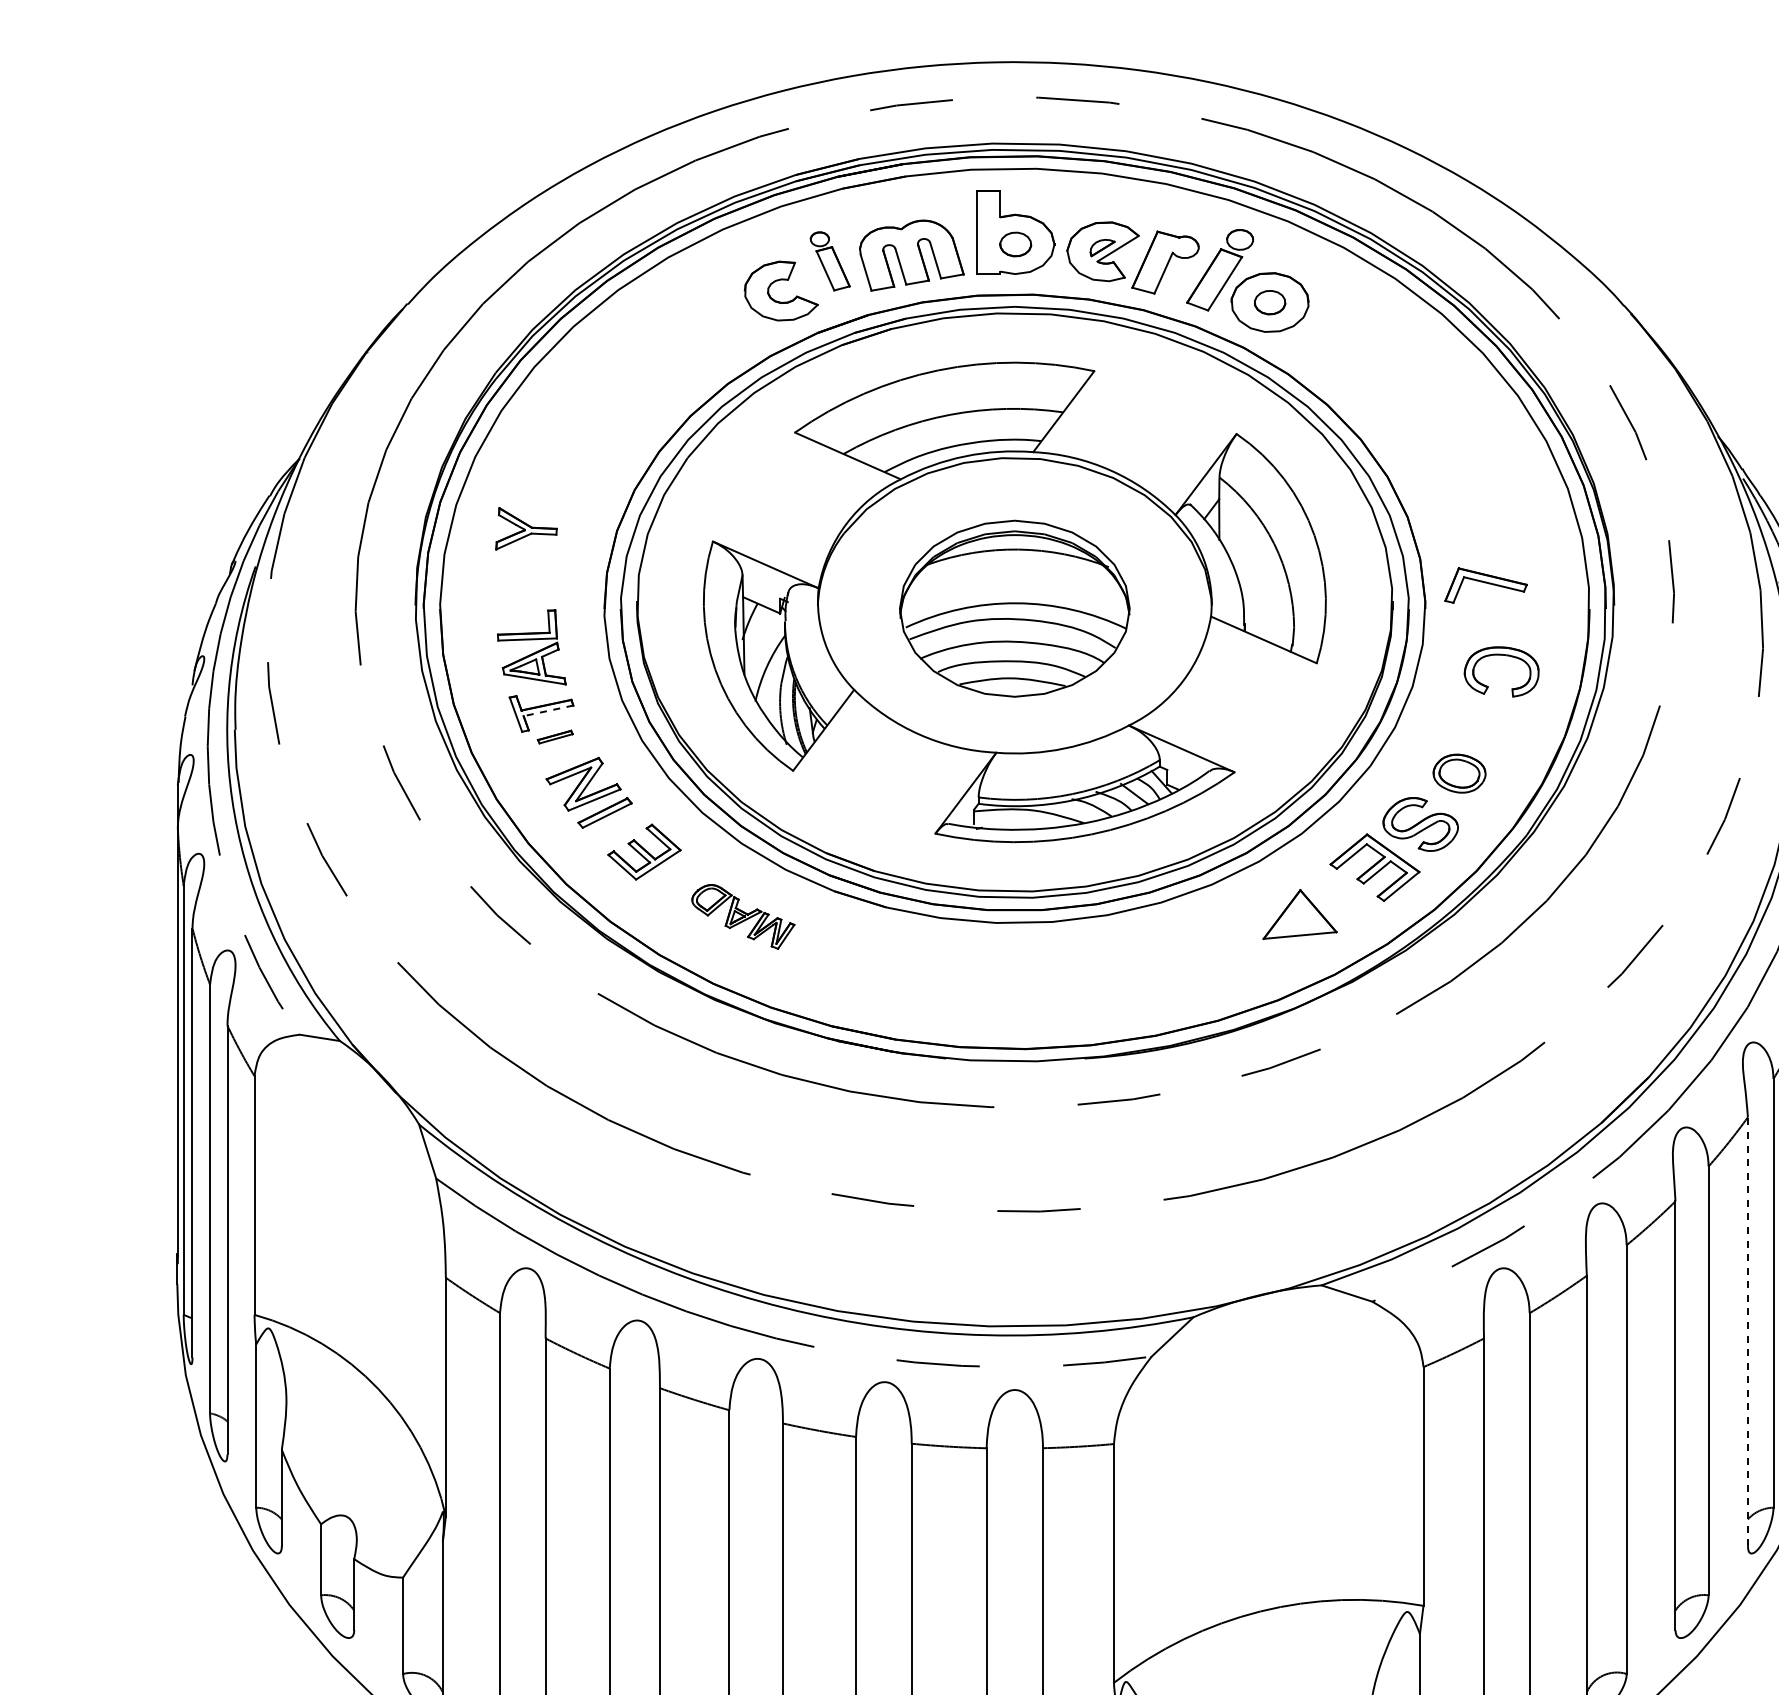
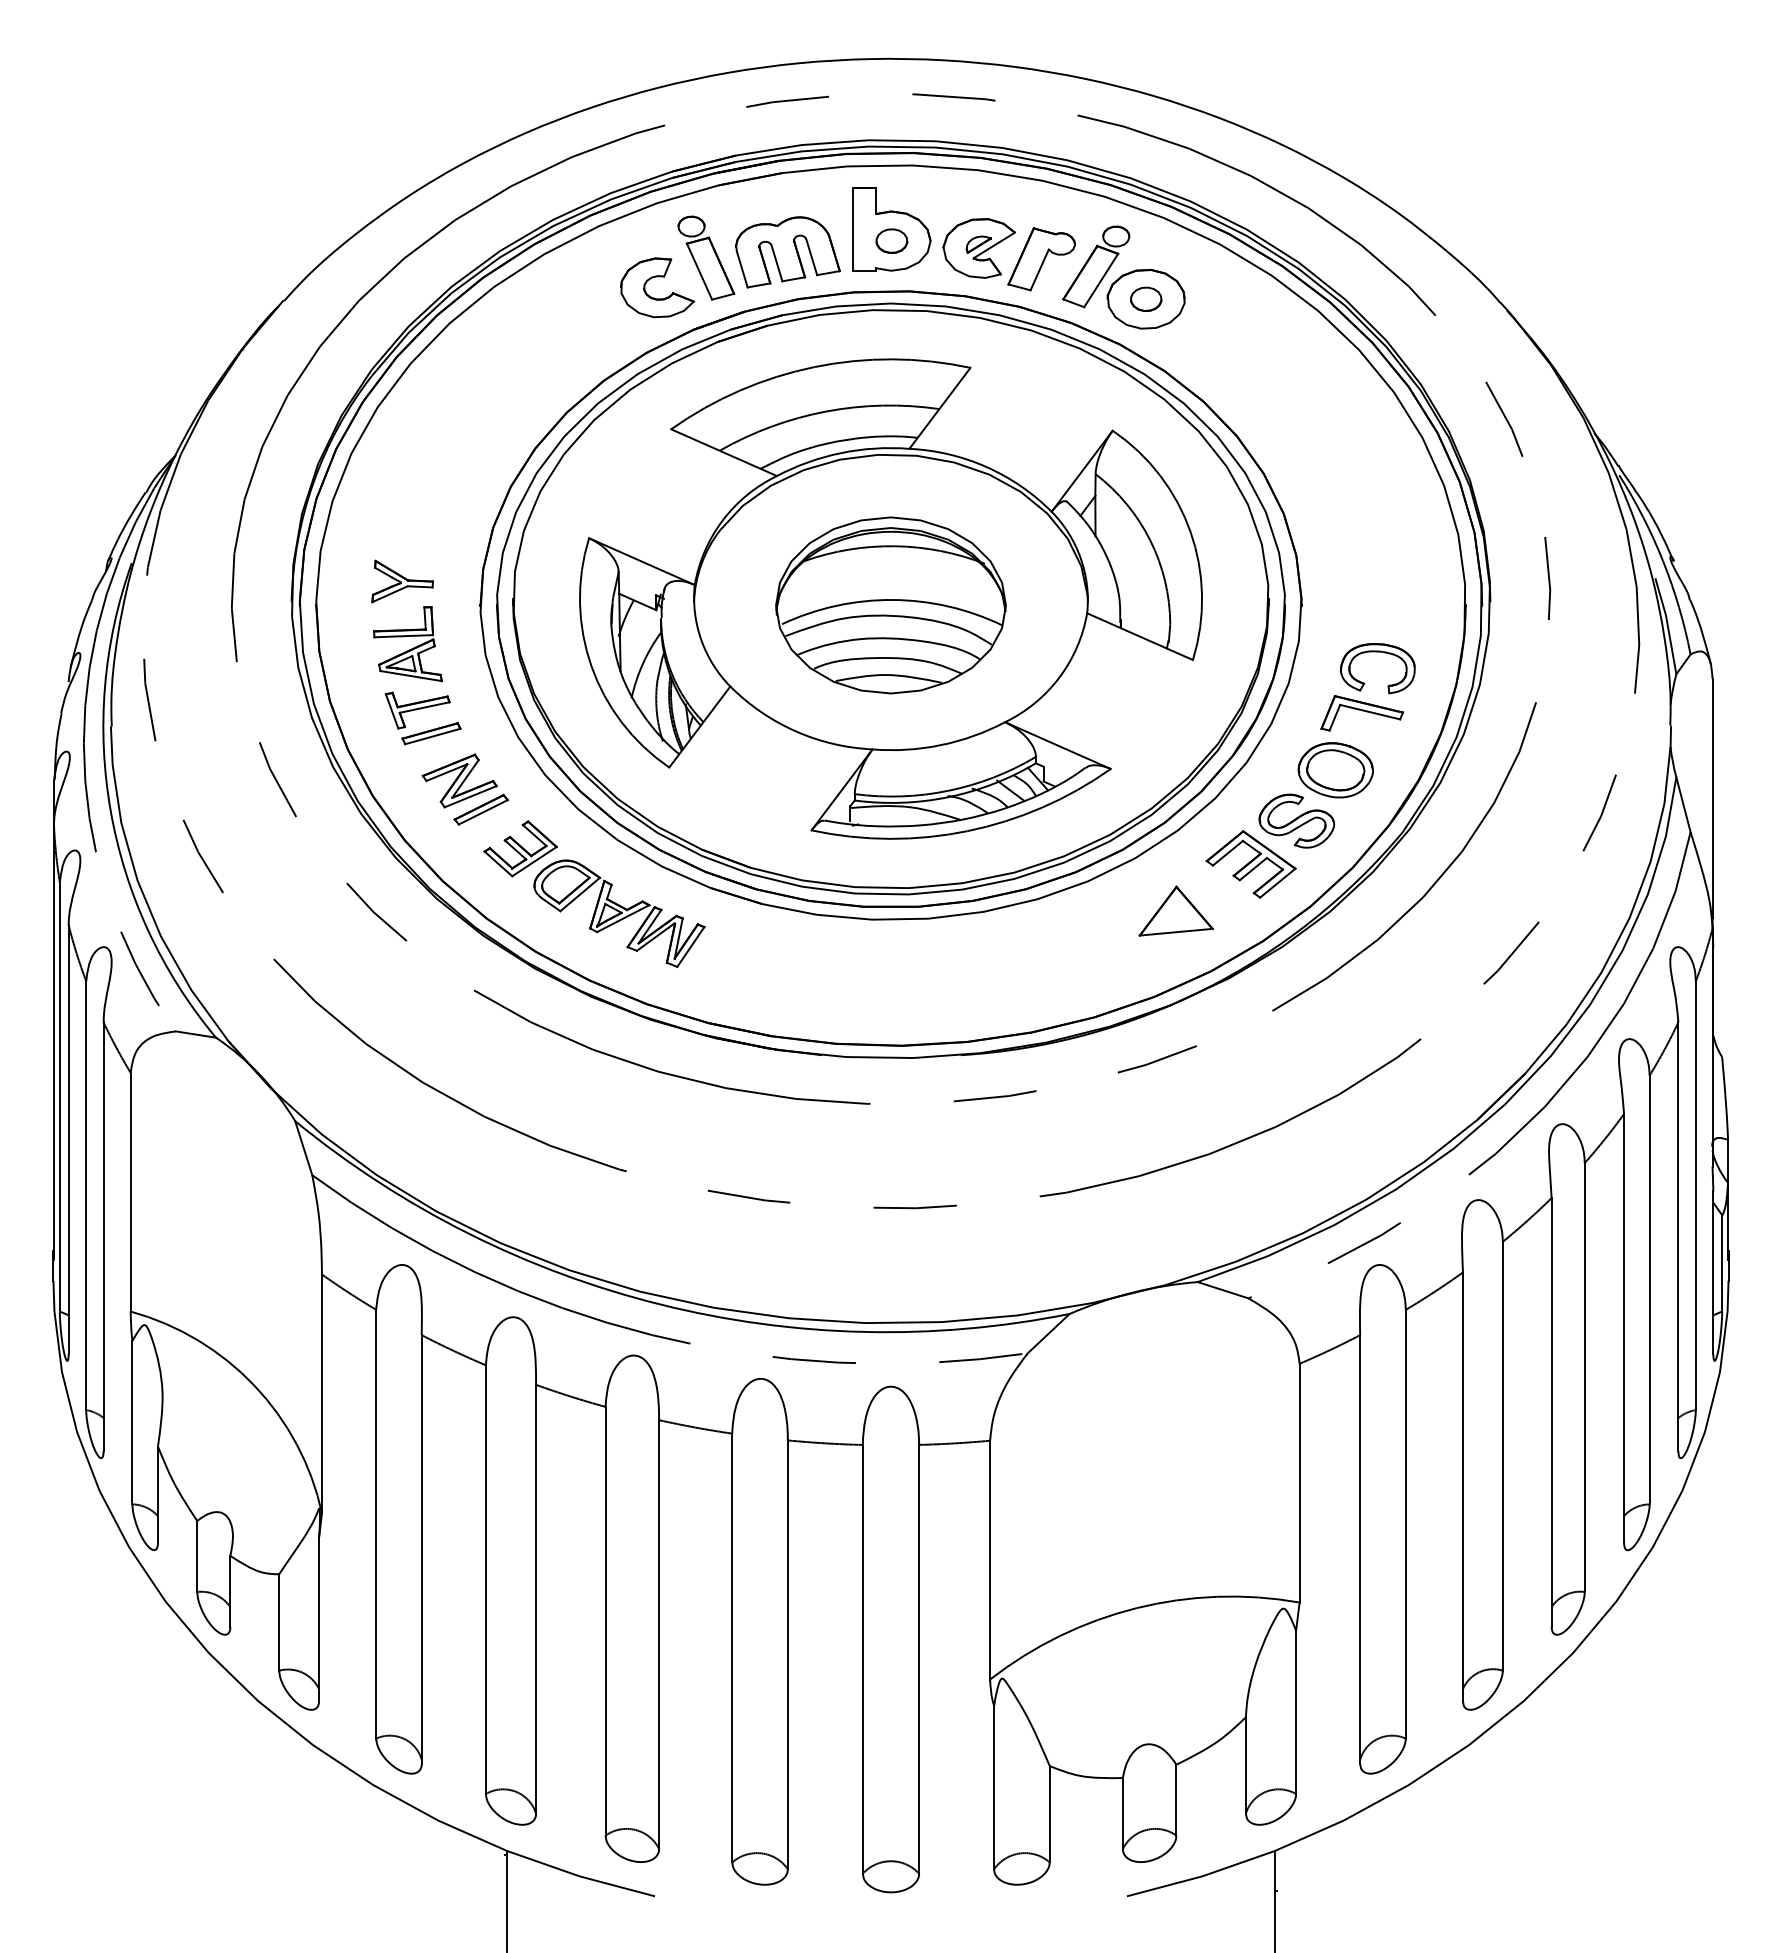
part: (830, 260) -> (706, 257), size x1.43
part: (526, 528) -> (402, 581), moved
part: (1485, 585) -> (1361, 713), moved
line: (548, 710) -> (424, 707), dashed -> solid
part: (555, 736) -> (431, 733), size x1.67
part: (1459, 773) -> (1335, 770), size x1.43
part: (743, 916) -> (619, 913), size x1.67
line: (1748, 1330) -> (1624, 1327), dashed -> solid

